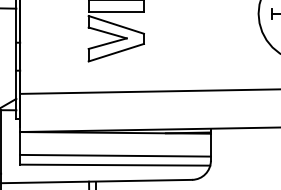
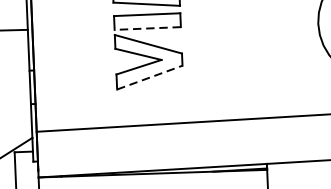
line: (116, 11) -> (147, 28), solid -> dashed
line: (116, 52) -> (149, 77), solid -> dashed

